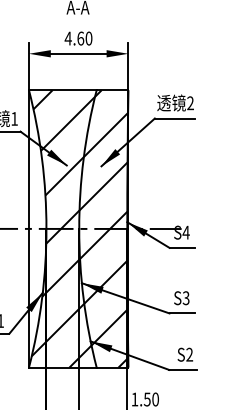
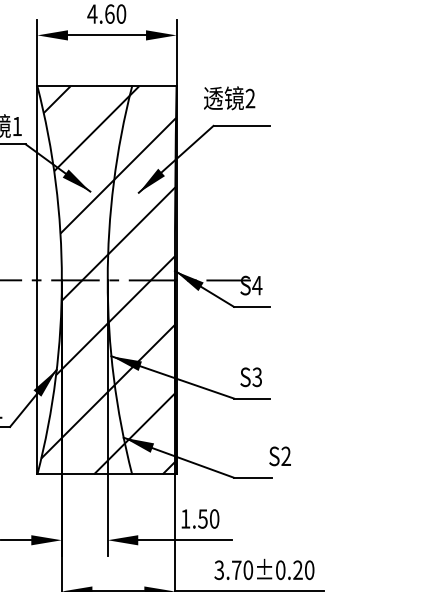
text: (175, 103) -> (229, 98), moved
text: (184, 354) -> (279, 456), moved

